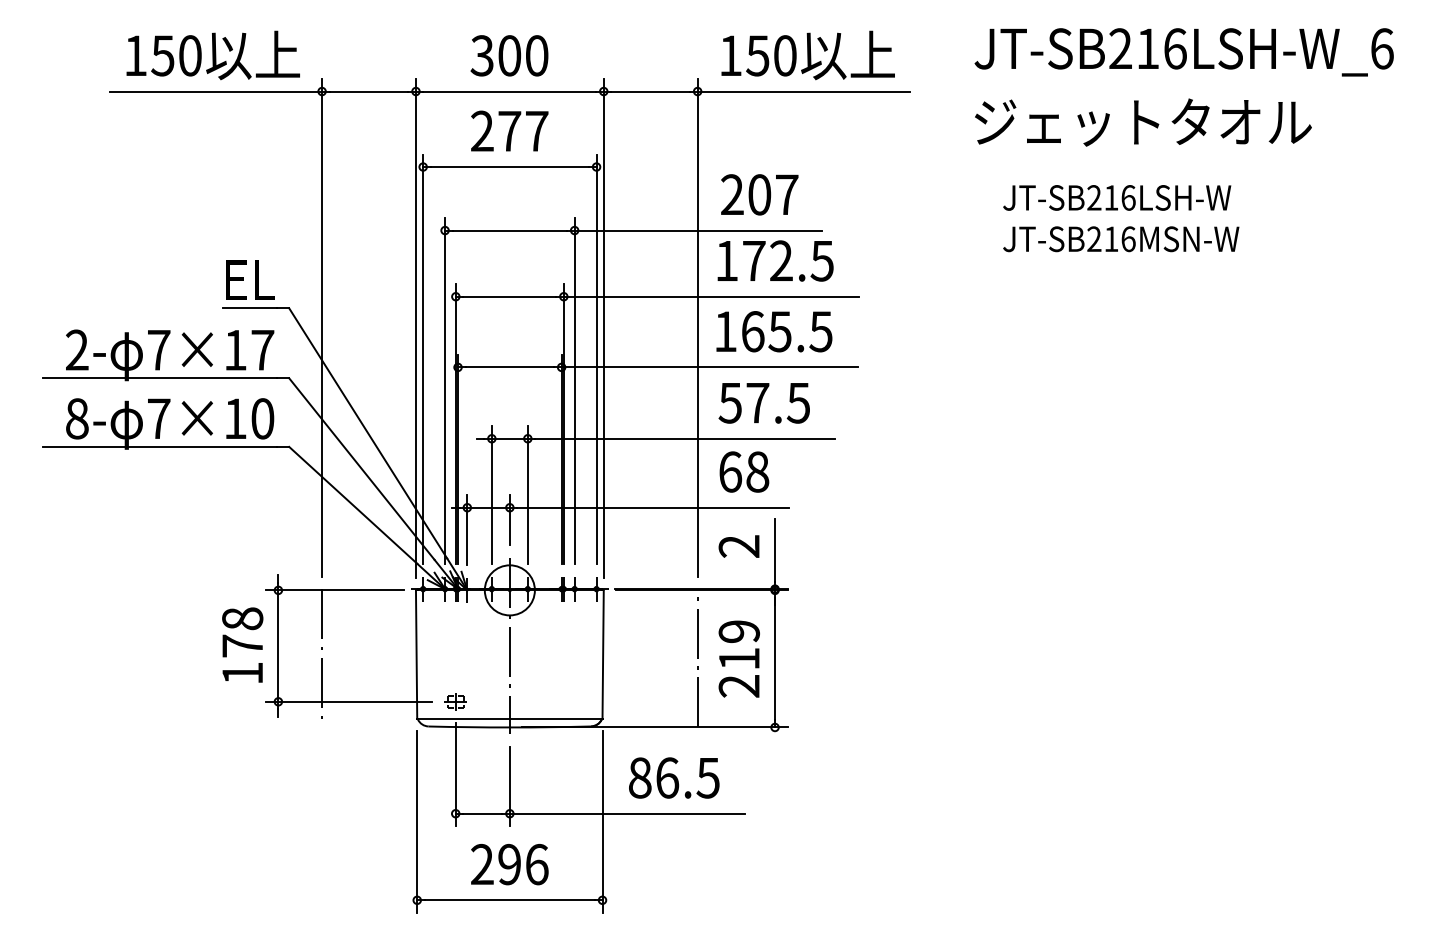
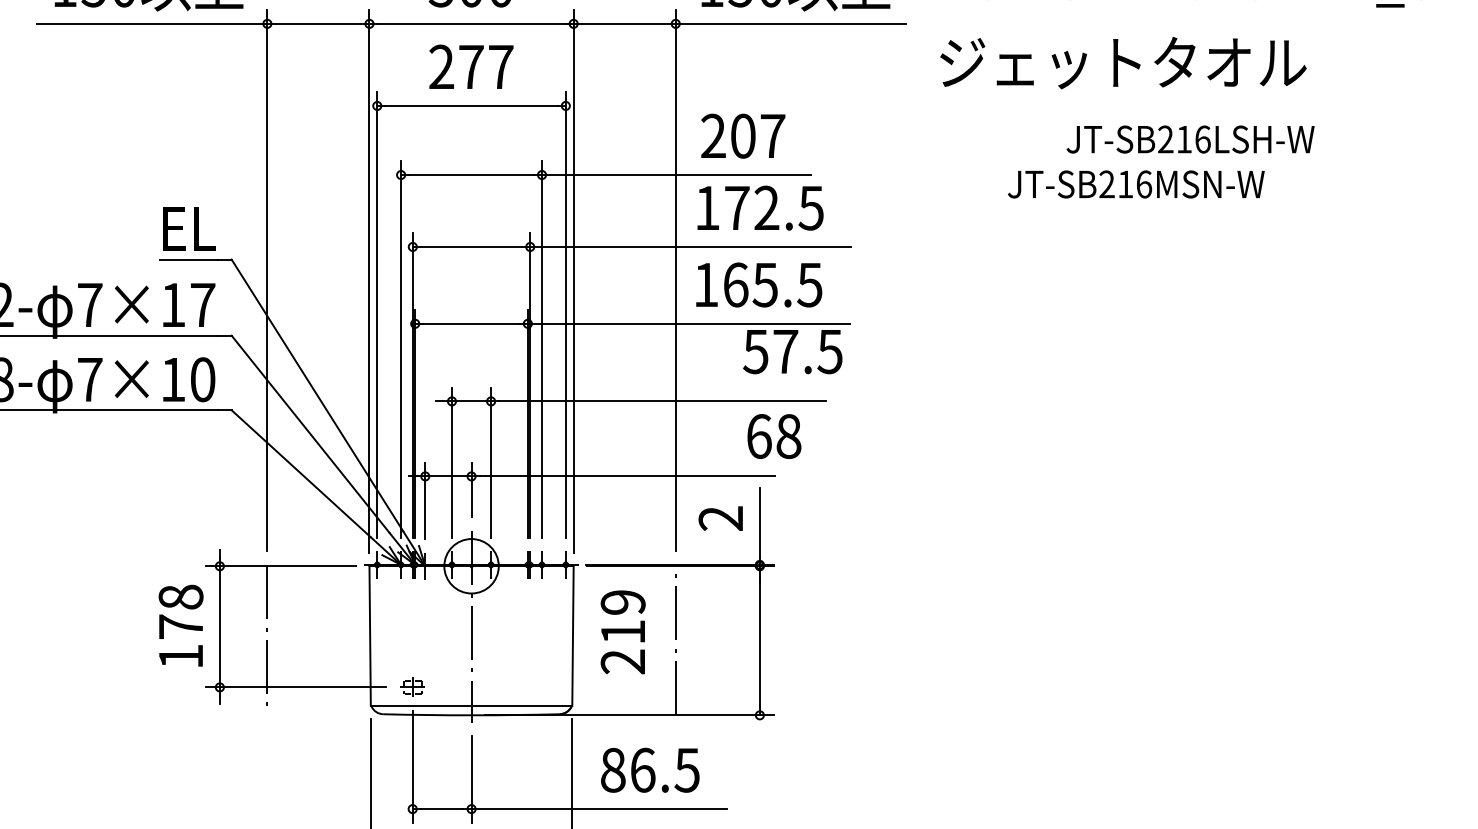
text: (1143, 122) -> (1123, 62), moved
text: (1117, 197) -> (1190, 139), moved
text: (763, 403) -> (791, 352), moved
text: (744, 471) -> (774, 435), moved
text: (738, 658) -> (622, 631), moved

